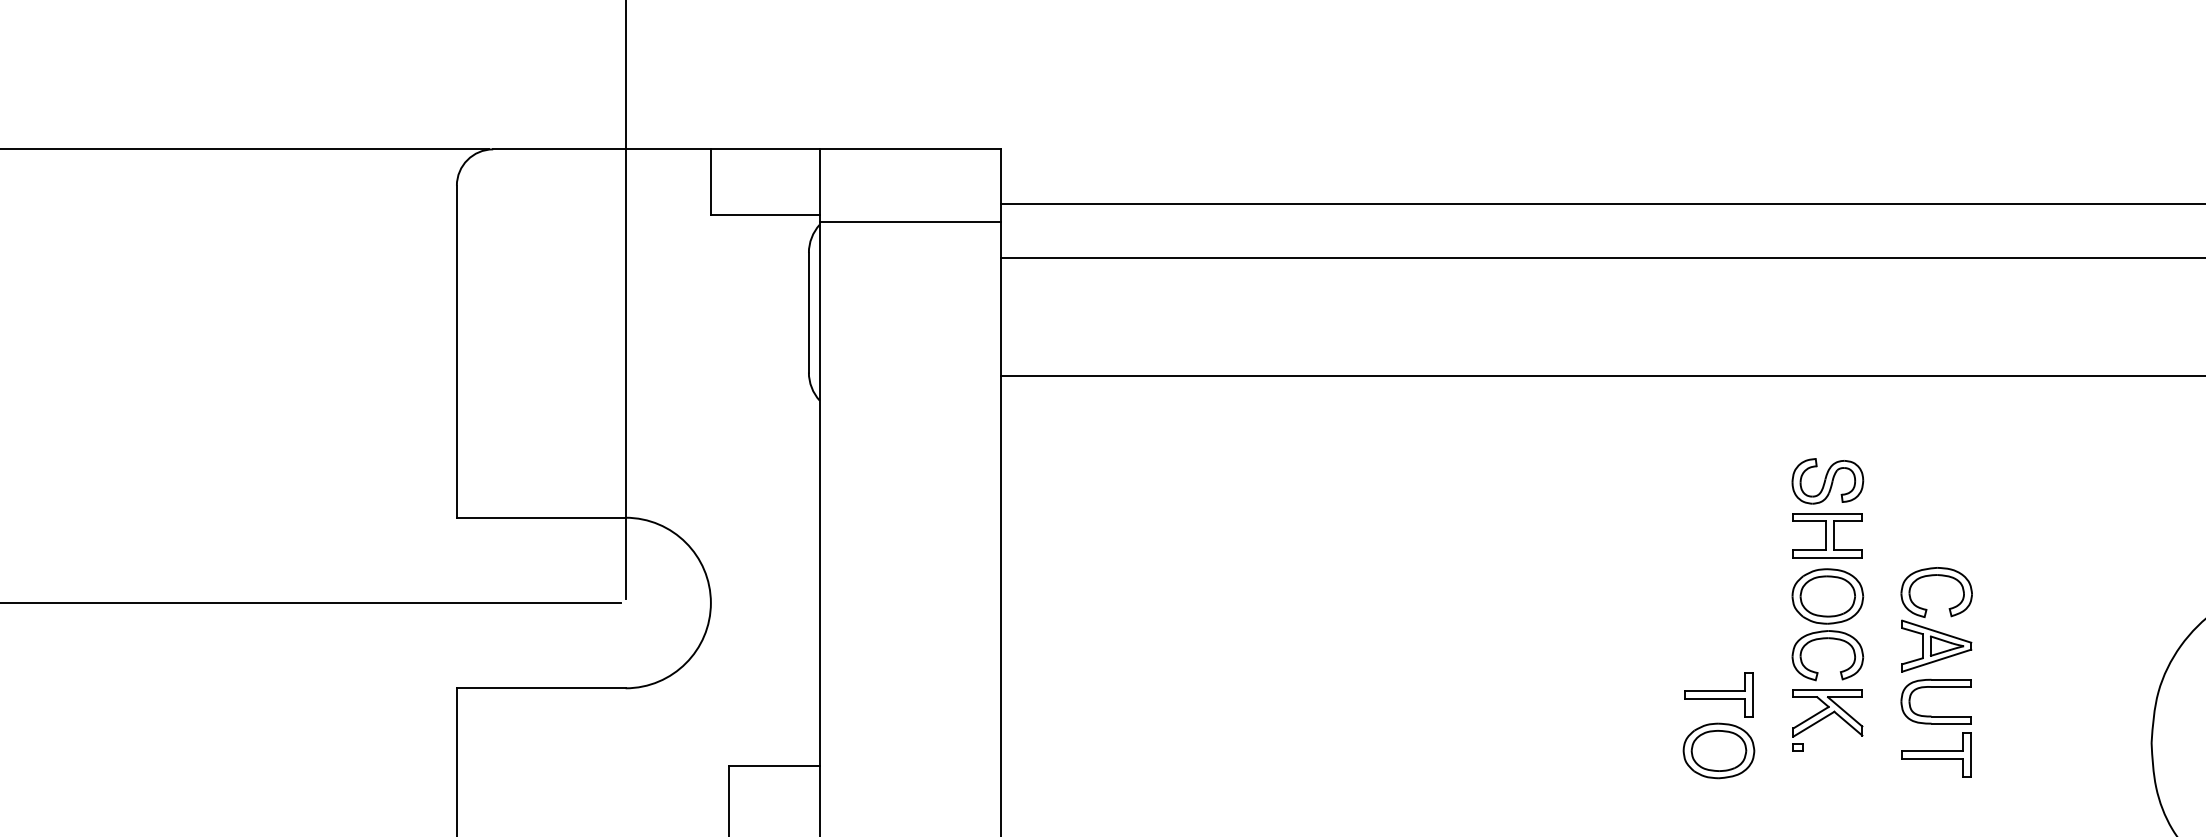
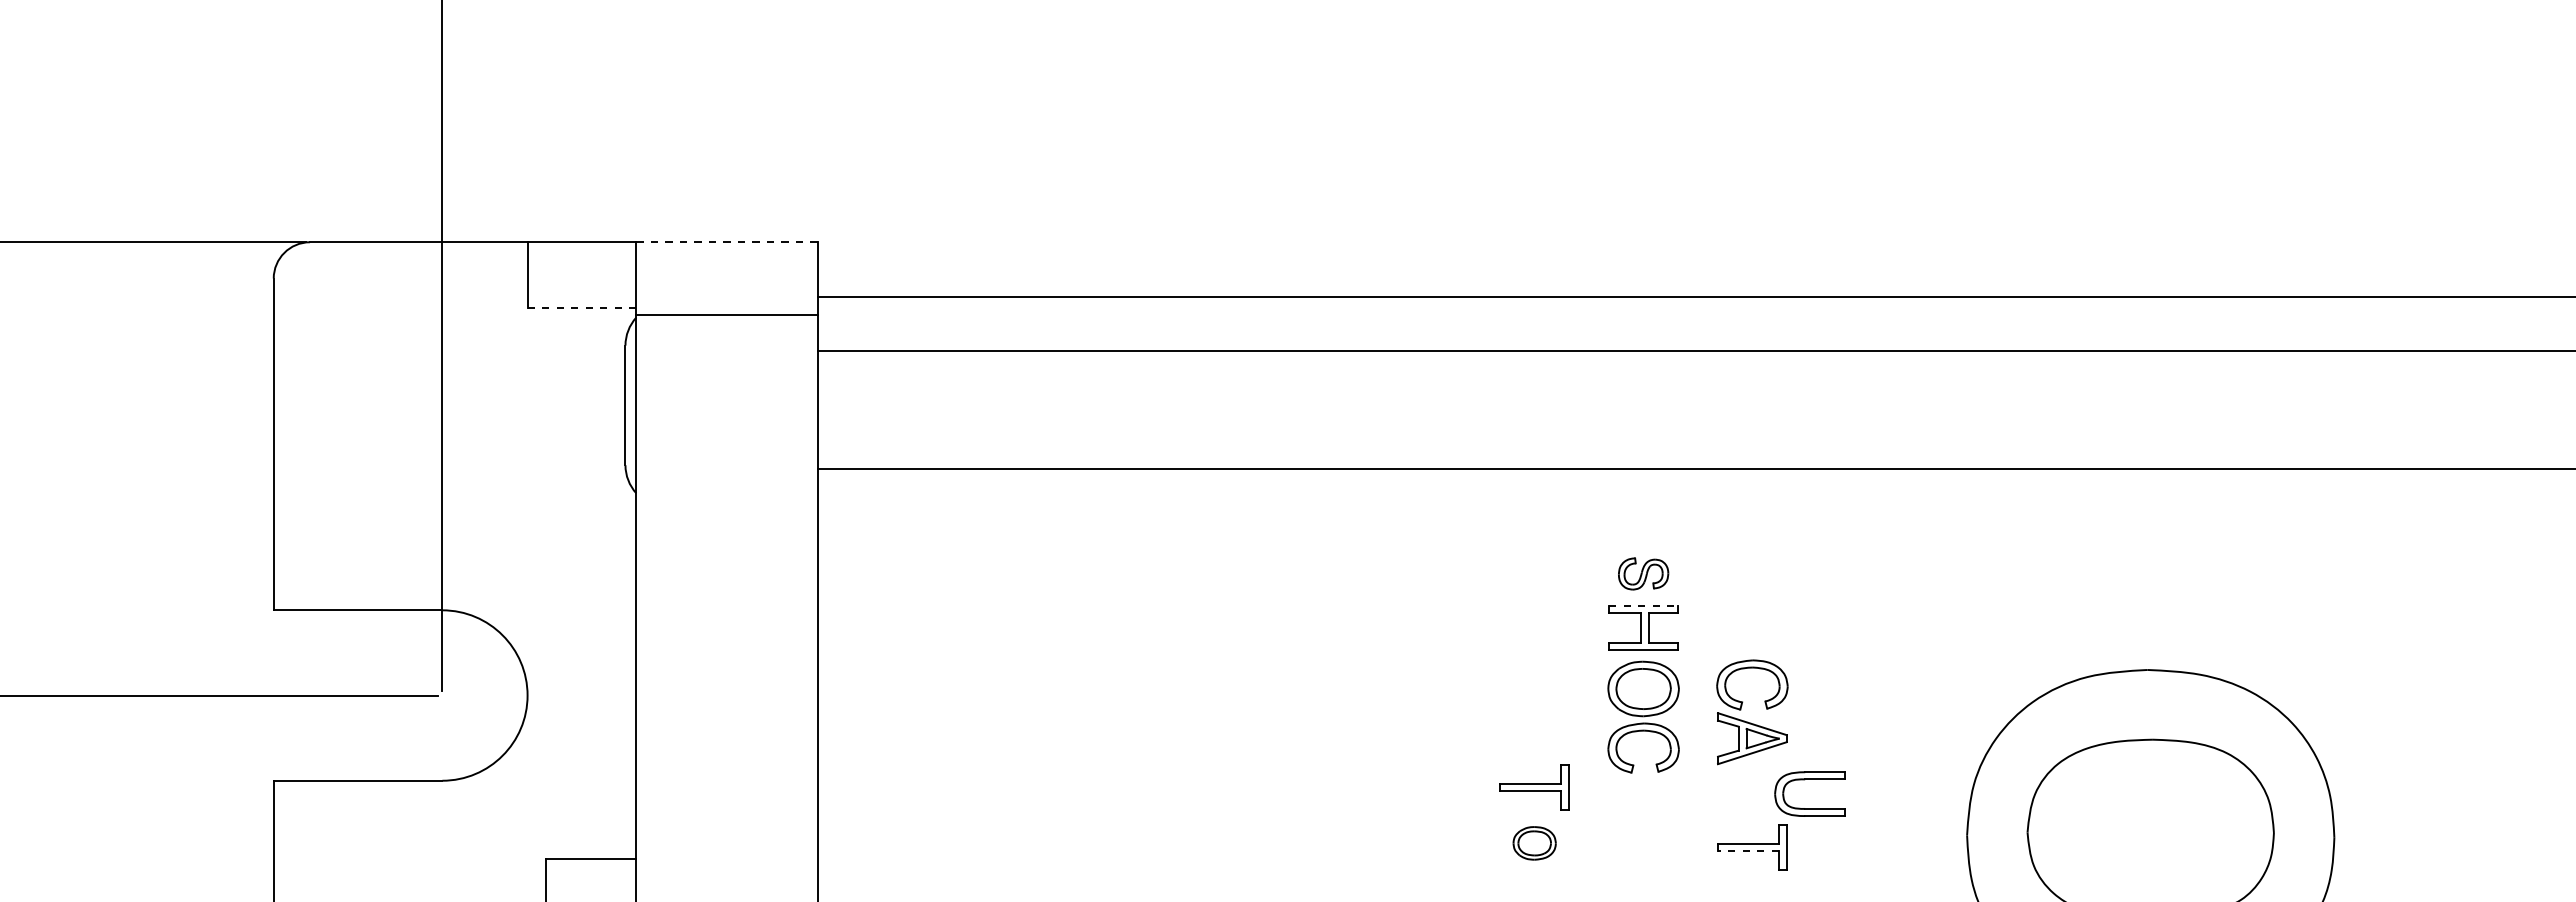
line: (910, 149) -> (727, 242), solid -> dashed
line: (765, 214) -> (582, 307), solid -> dashed
part: (1827, 480) -> (1643, 573), size x0.7
line: (1828, 513) -> (1644, 606), solid -> dashed
part: (1930, 688) -> (1804, 780), moved
part: (1827, 720) -> (1643, 812), removed
part: (1718, 751) -> (1534, 843), size x0.6
line: (1931, 758) -> (1747, 850), solid -> dashed

